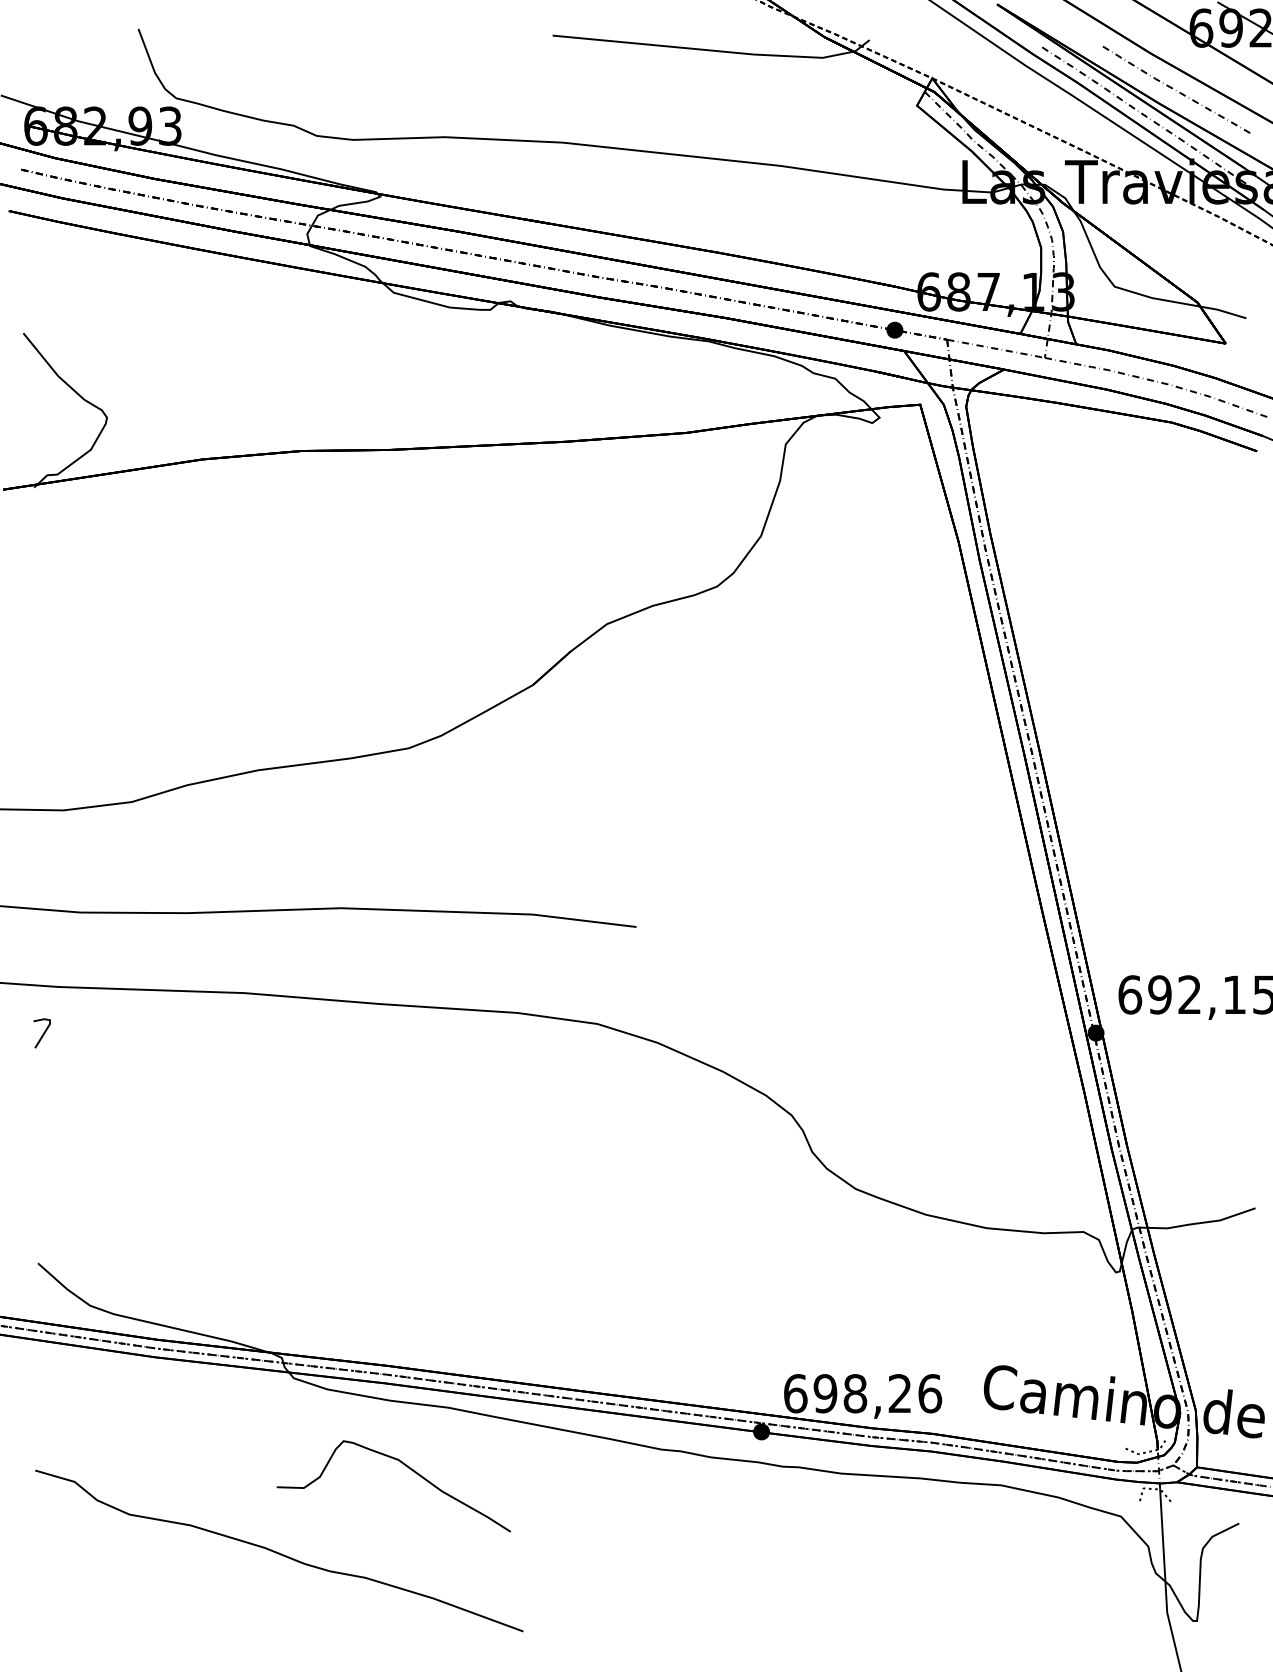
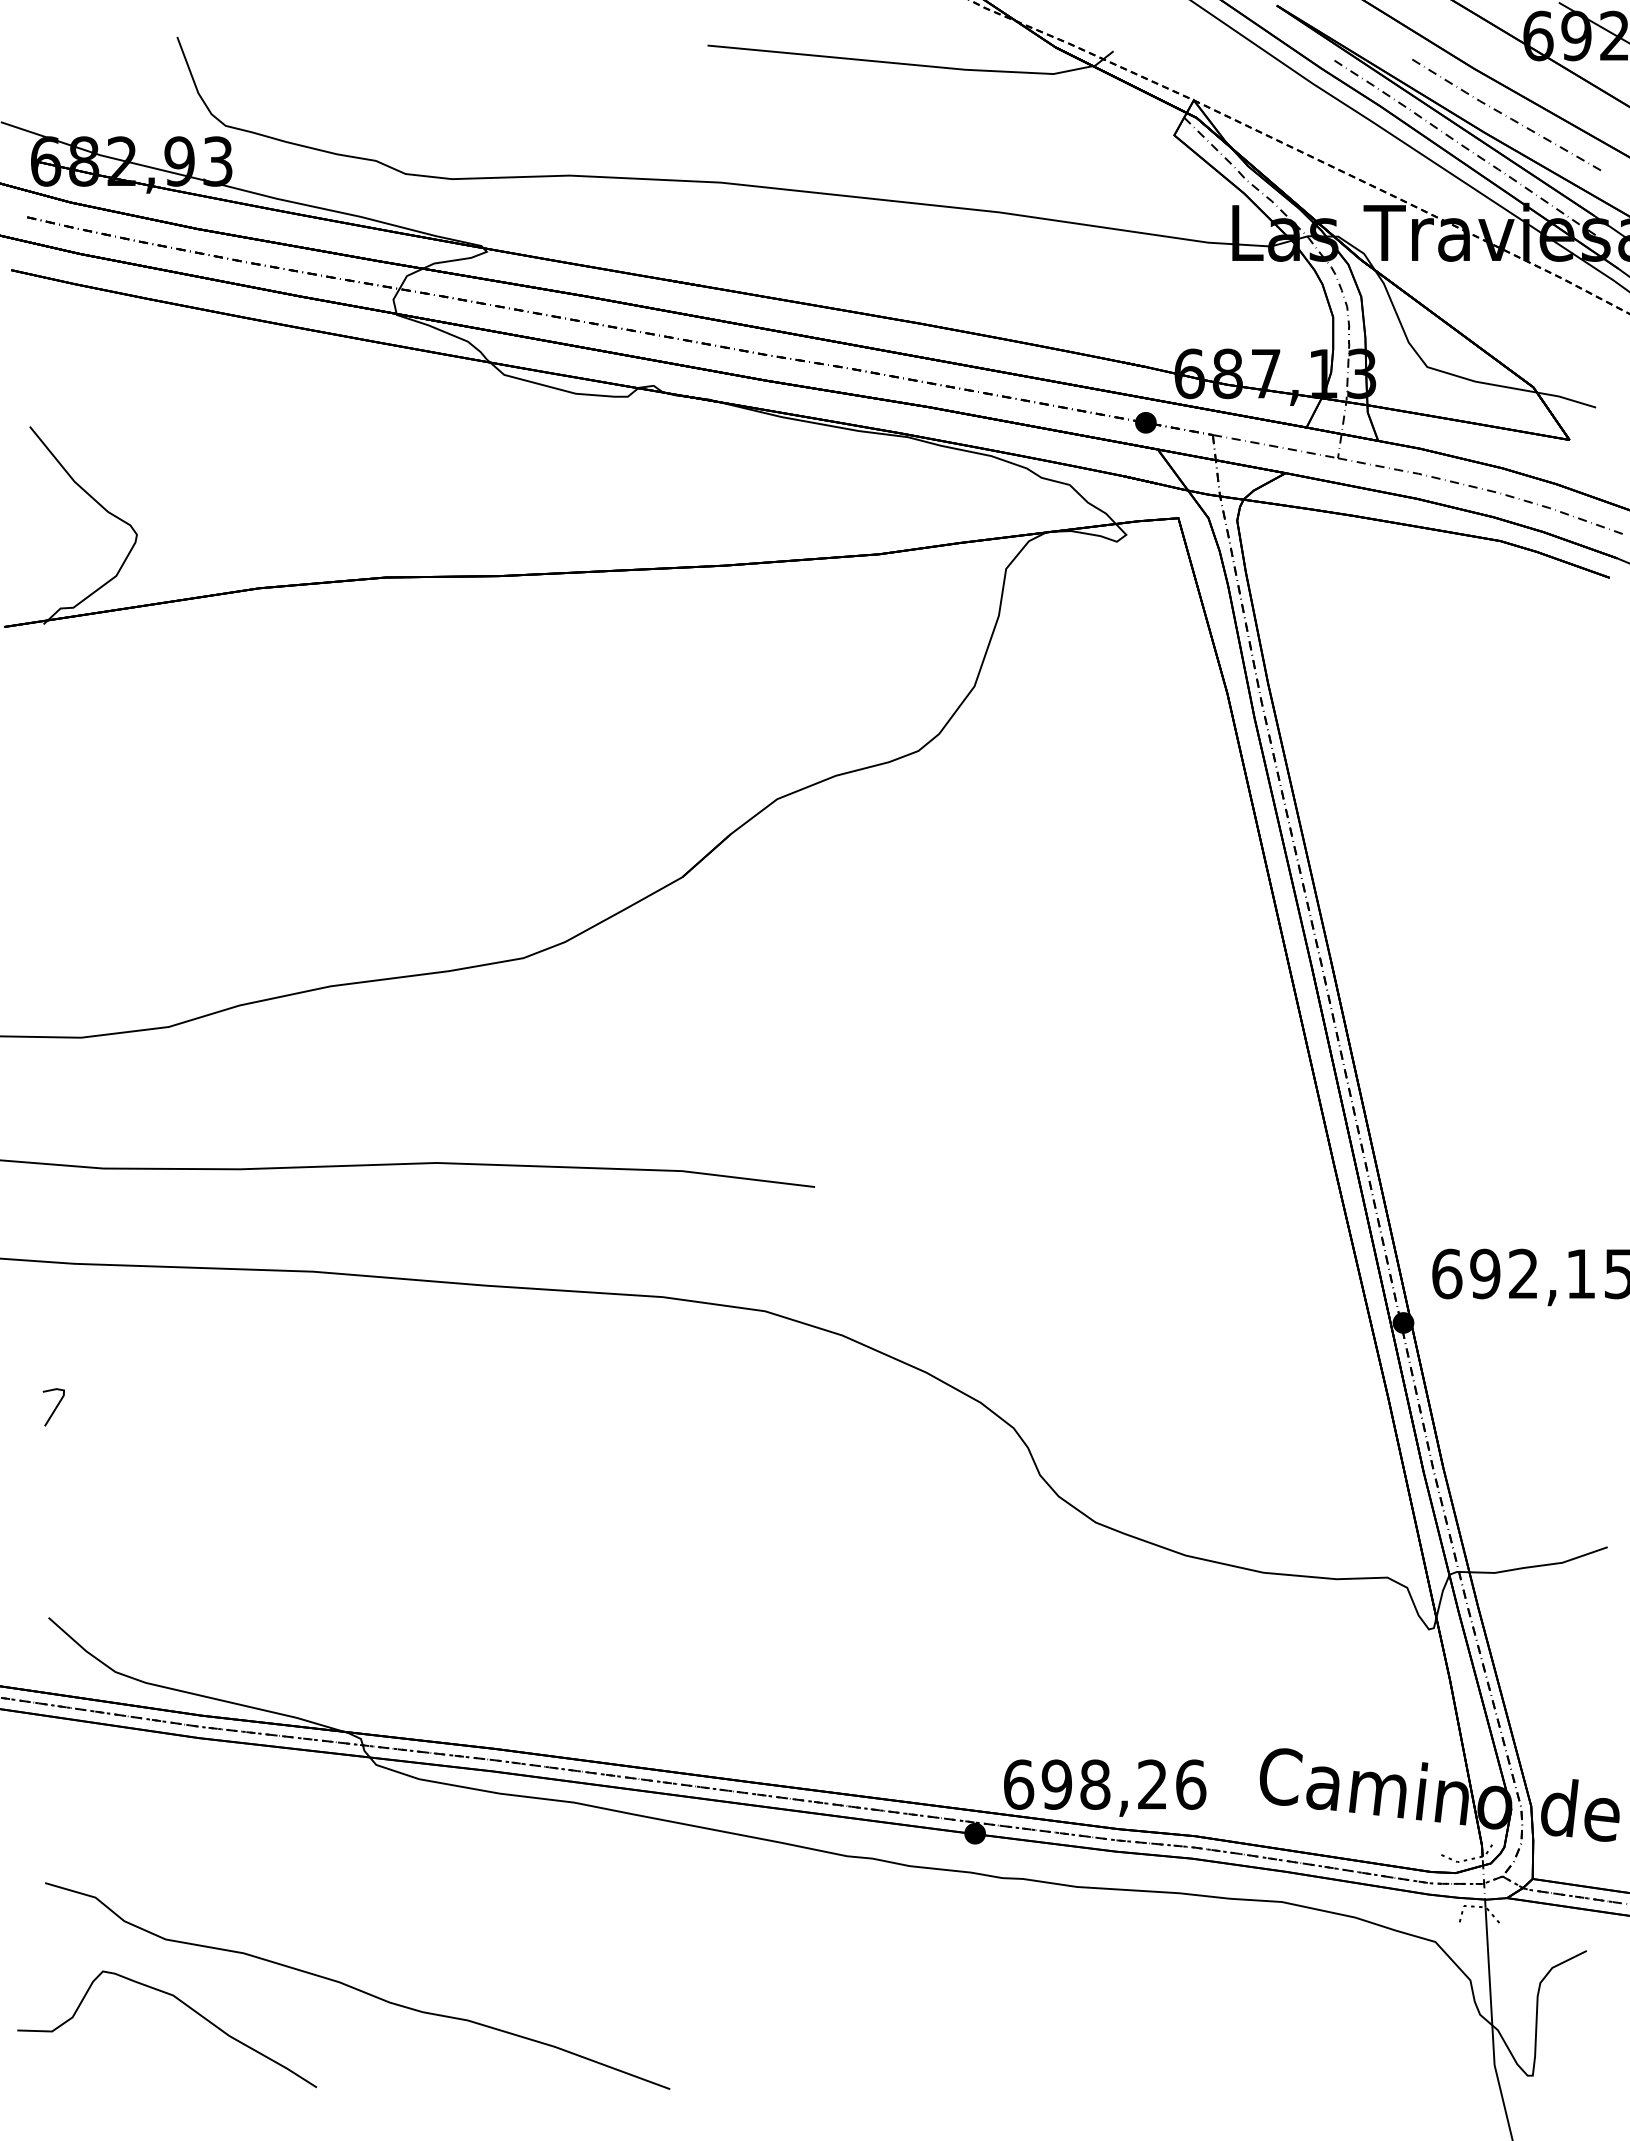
line: (42, 1034) -> (54, 1408), moved
curve: (406, 1466) -> (183, 2004), moved

